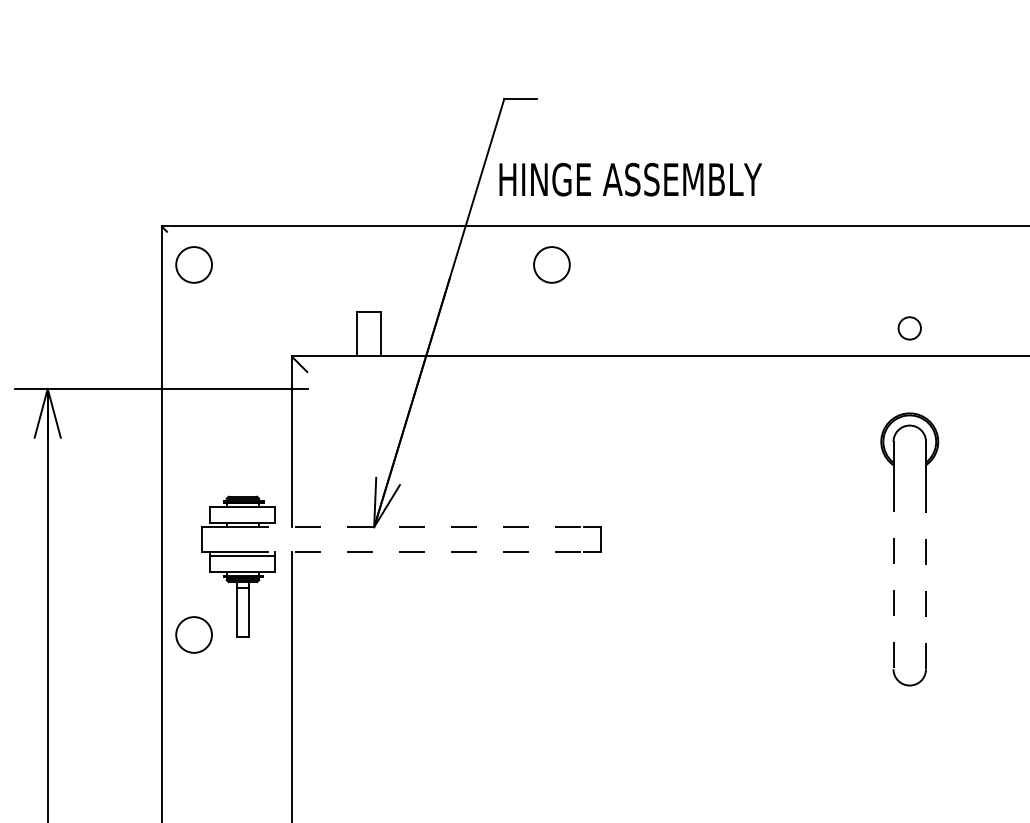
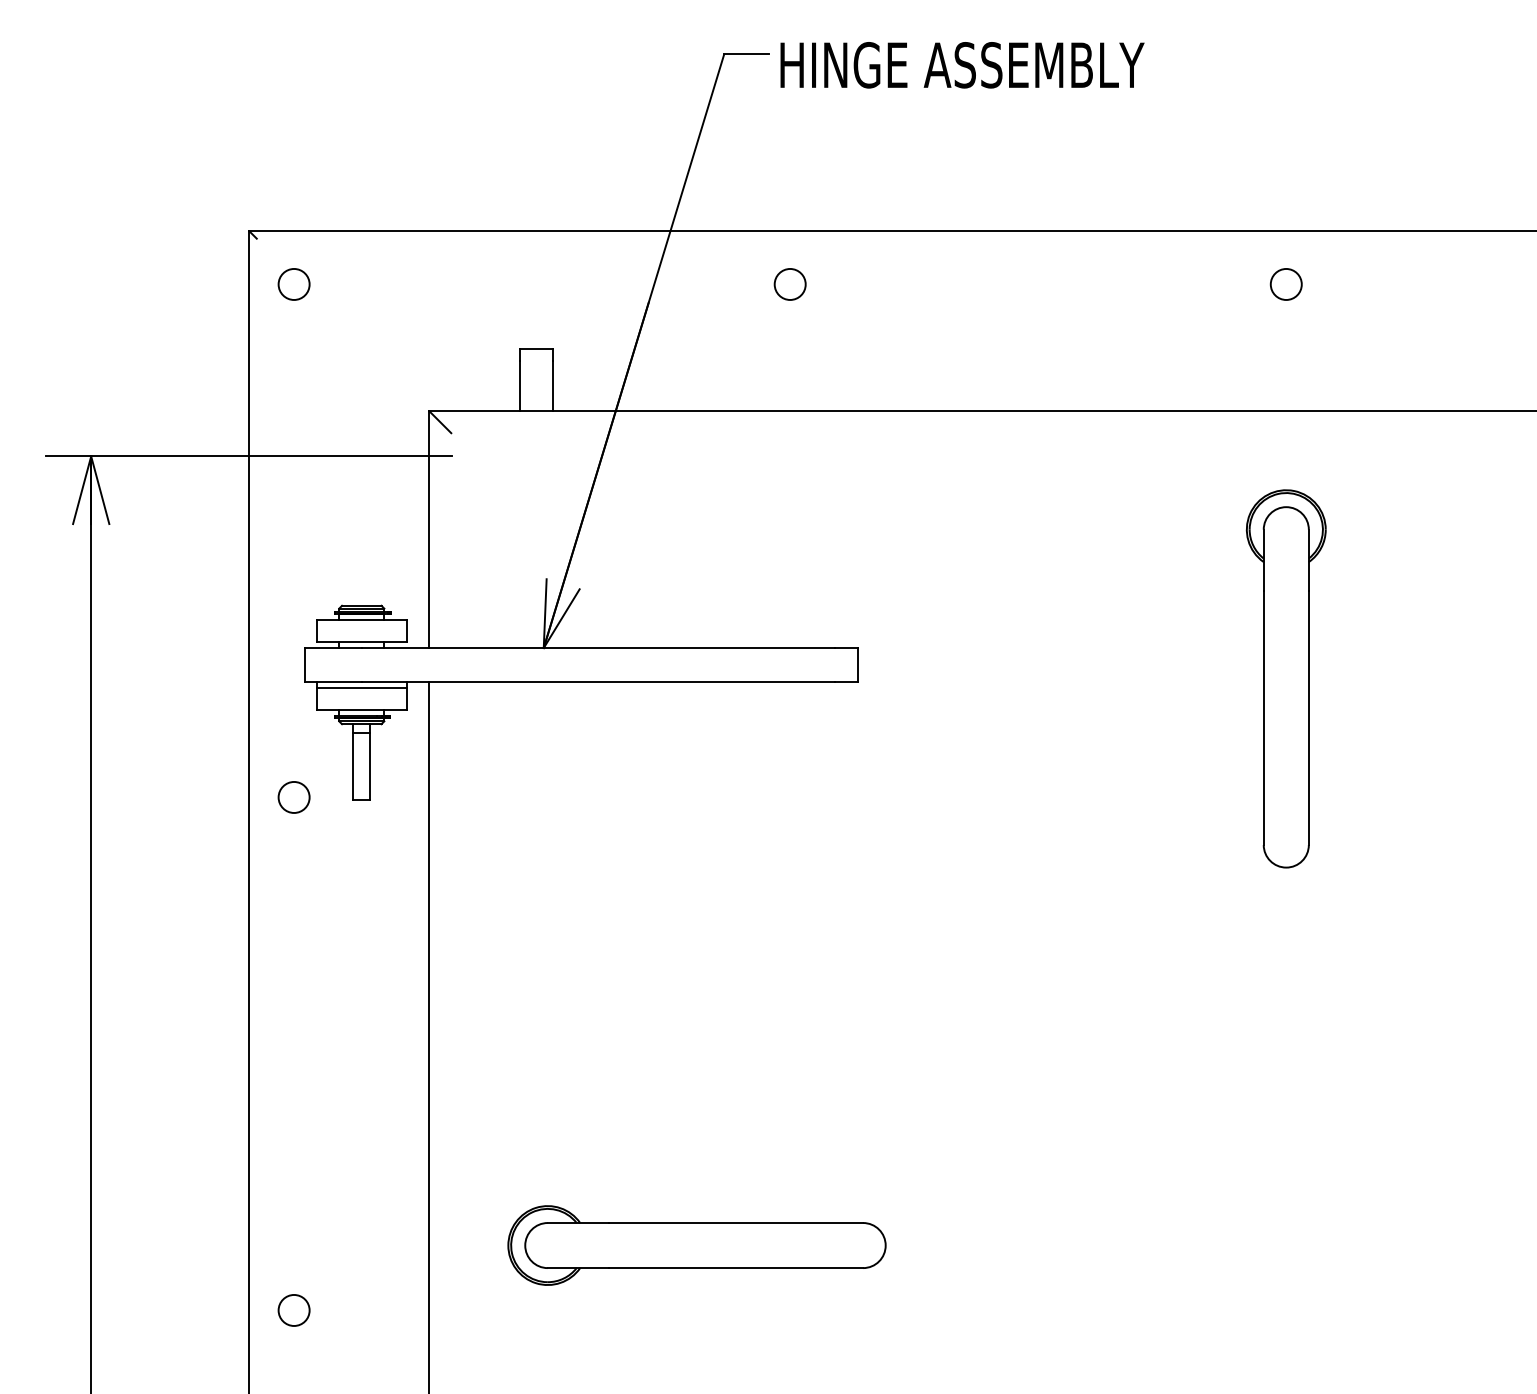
text: (630, 179) -> (962, 65), moved
circle: (193, 264) -> (293, 283), size x0.62
circle: (551, 264) -> (789, 283), size x0.62
circle: (909, 328) -> (1285, 284), moved
line: (413, 527) -> (598, 648), dashed -> solid
line: (413, 551) -> (598, 681), dashed -> solid
line: (925, 577) -> (1308, 717), dashed -> solid
line: (893, 578) -> (1263, 718), dashed -> solid
circle: (193, 634) -> (293, 796), size x0.62

